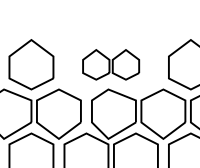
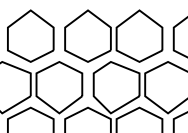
part: (110, 64) -> (113, 35), size x1.67

